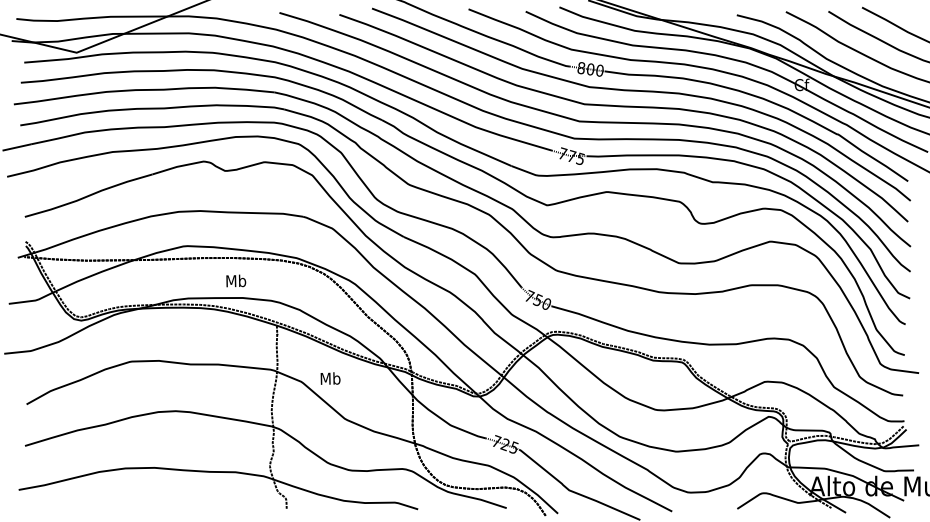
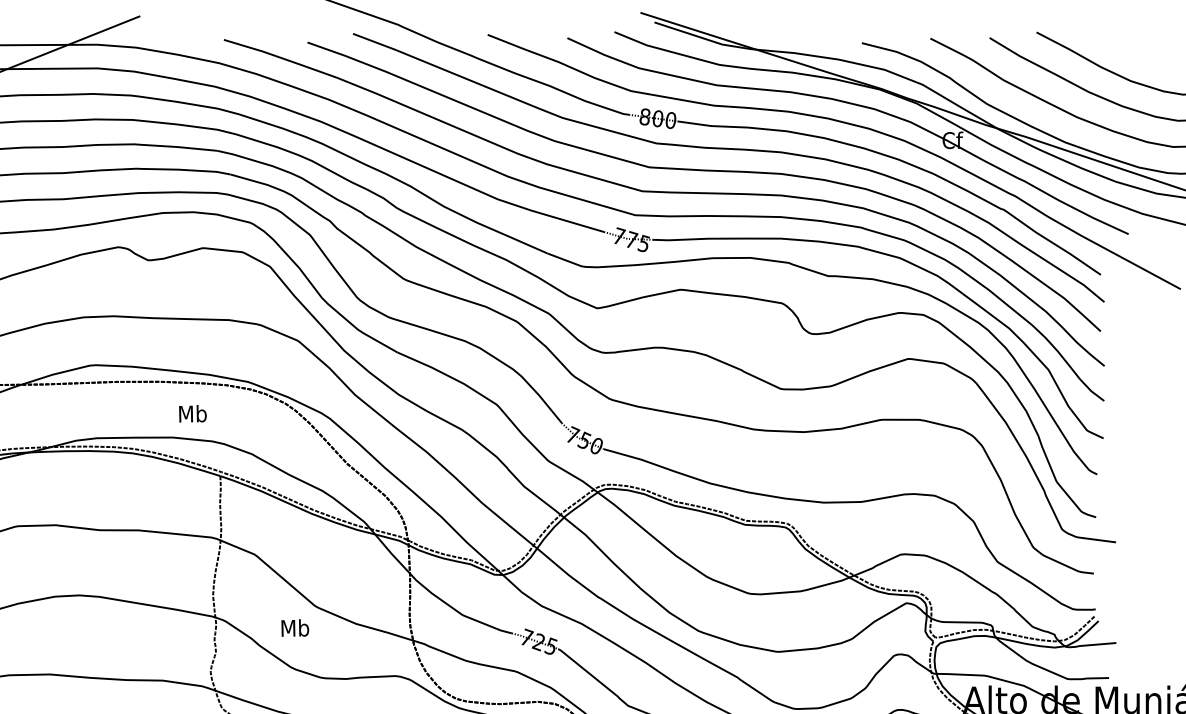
text: (236, 280) -> (193, 413), moved
text: (330, 378) -> (295, 627), moved

